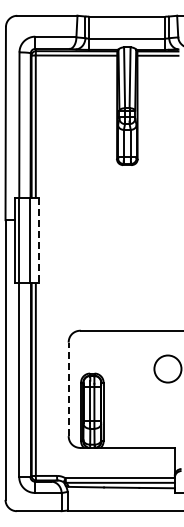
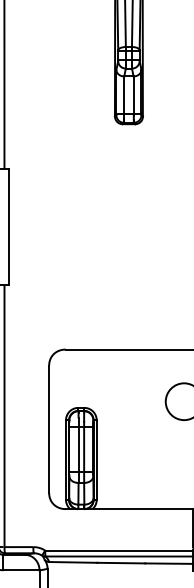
line: (39, 240) -> (9, 226), dashed -> solid
line: (68, 389) -> (48, 429), dashed -> solid

